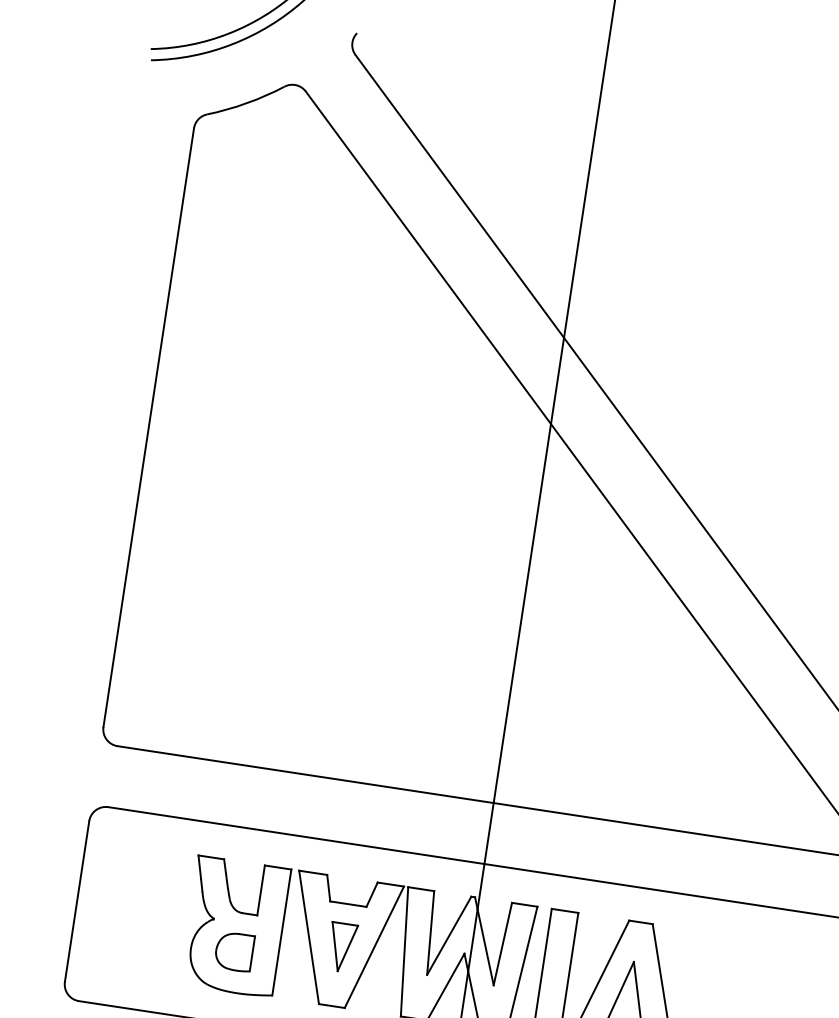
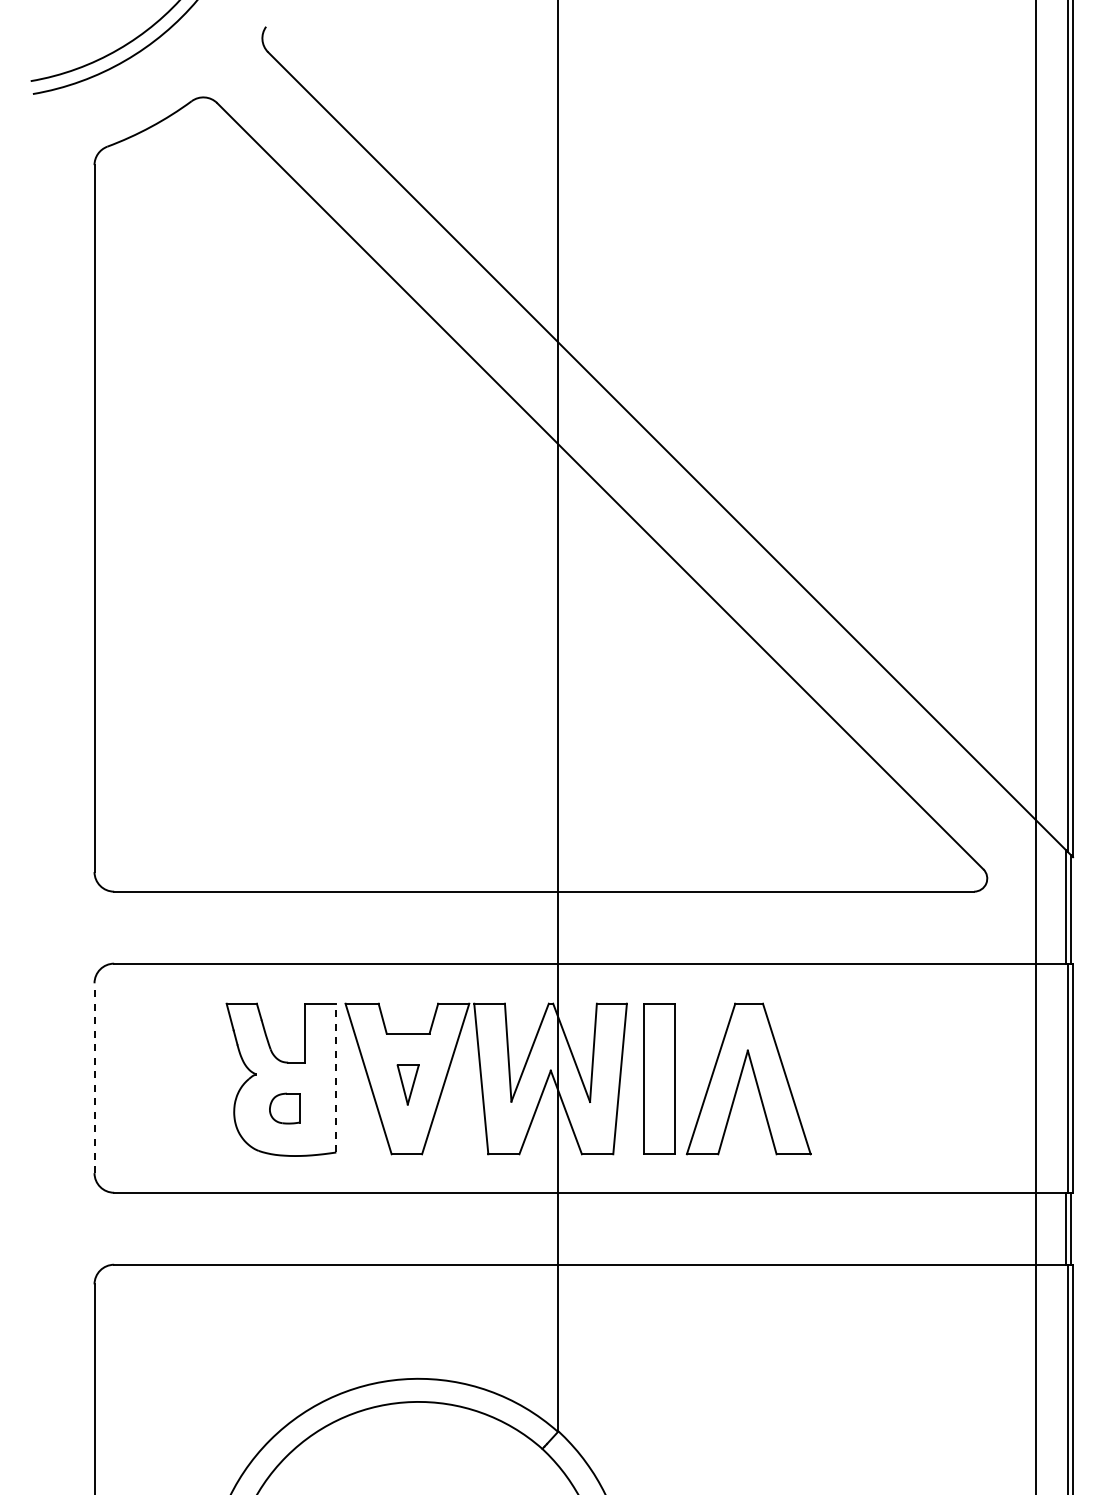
line: (77, 901) -> (94, 1078), solid -> dashed
line: (282, 932) -> (336, 1077), solid -> dashed
part: (342, 947) -> (408, 1084), size x0.7
part: (234, 951) -> (284, 1108), size x0.7

